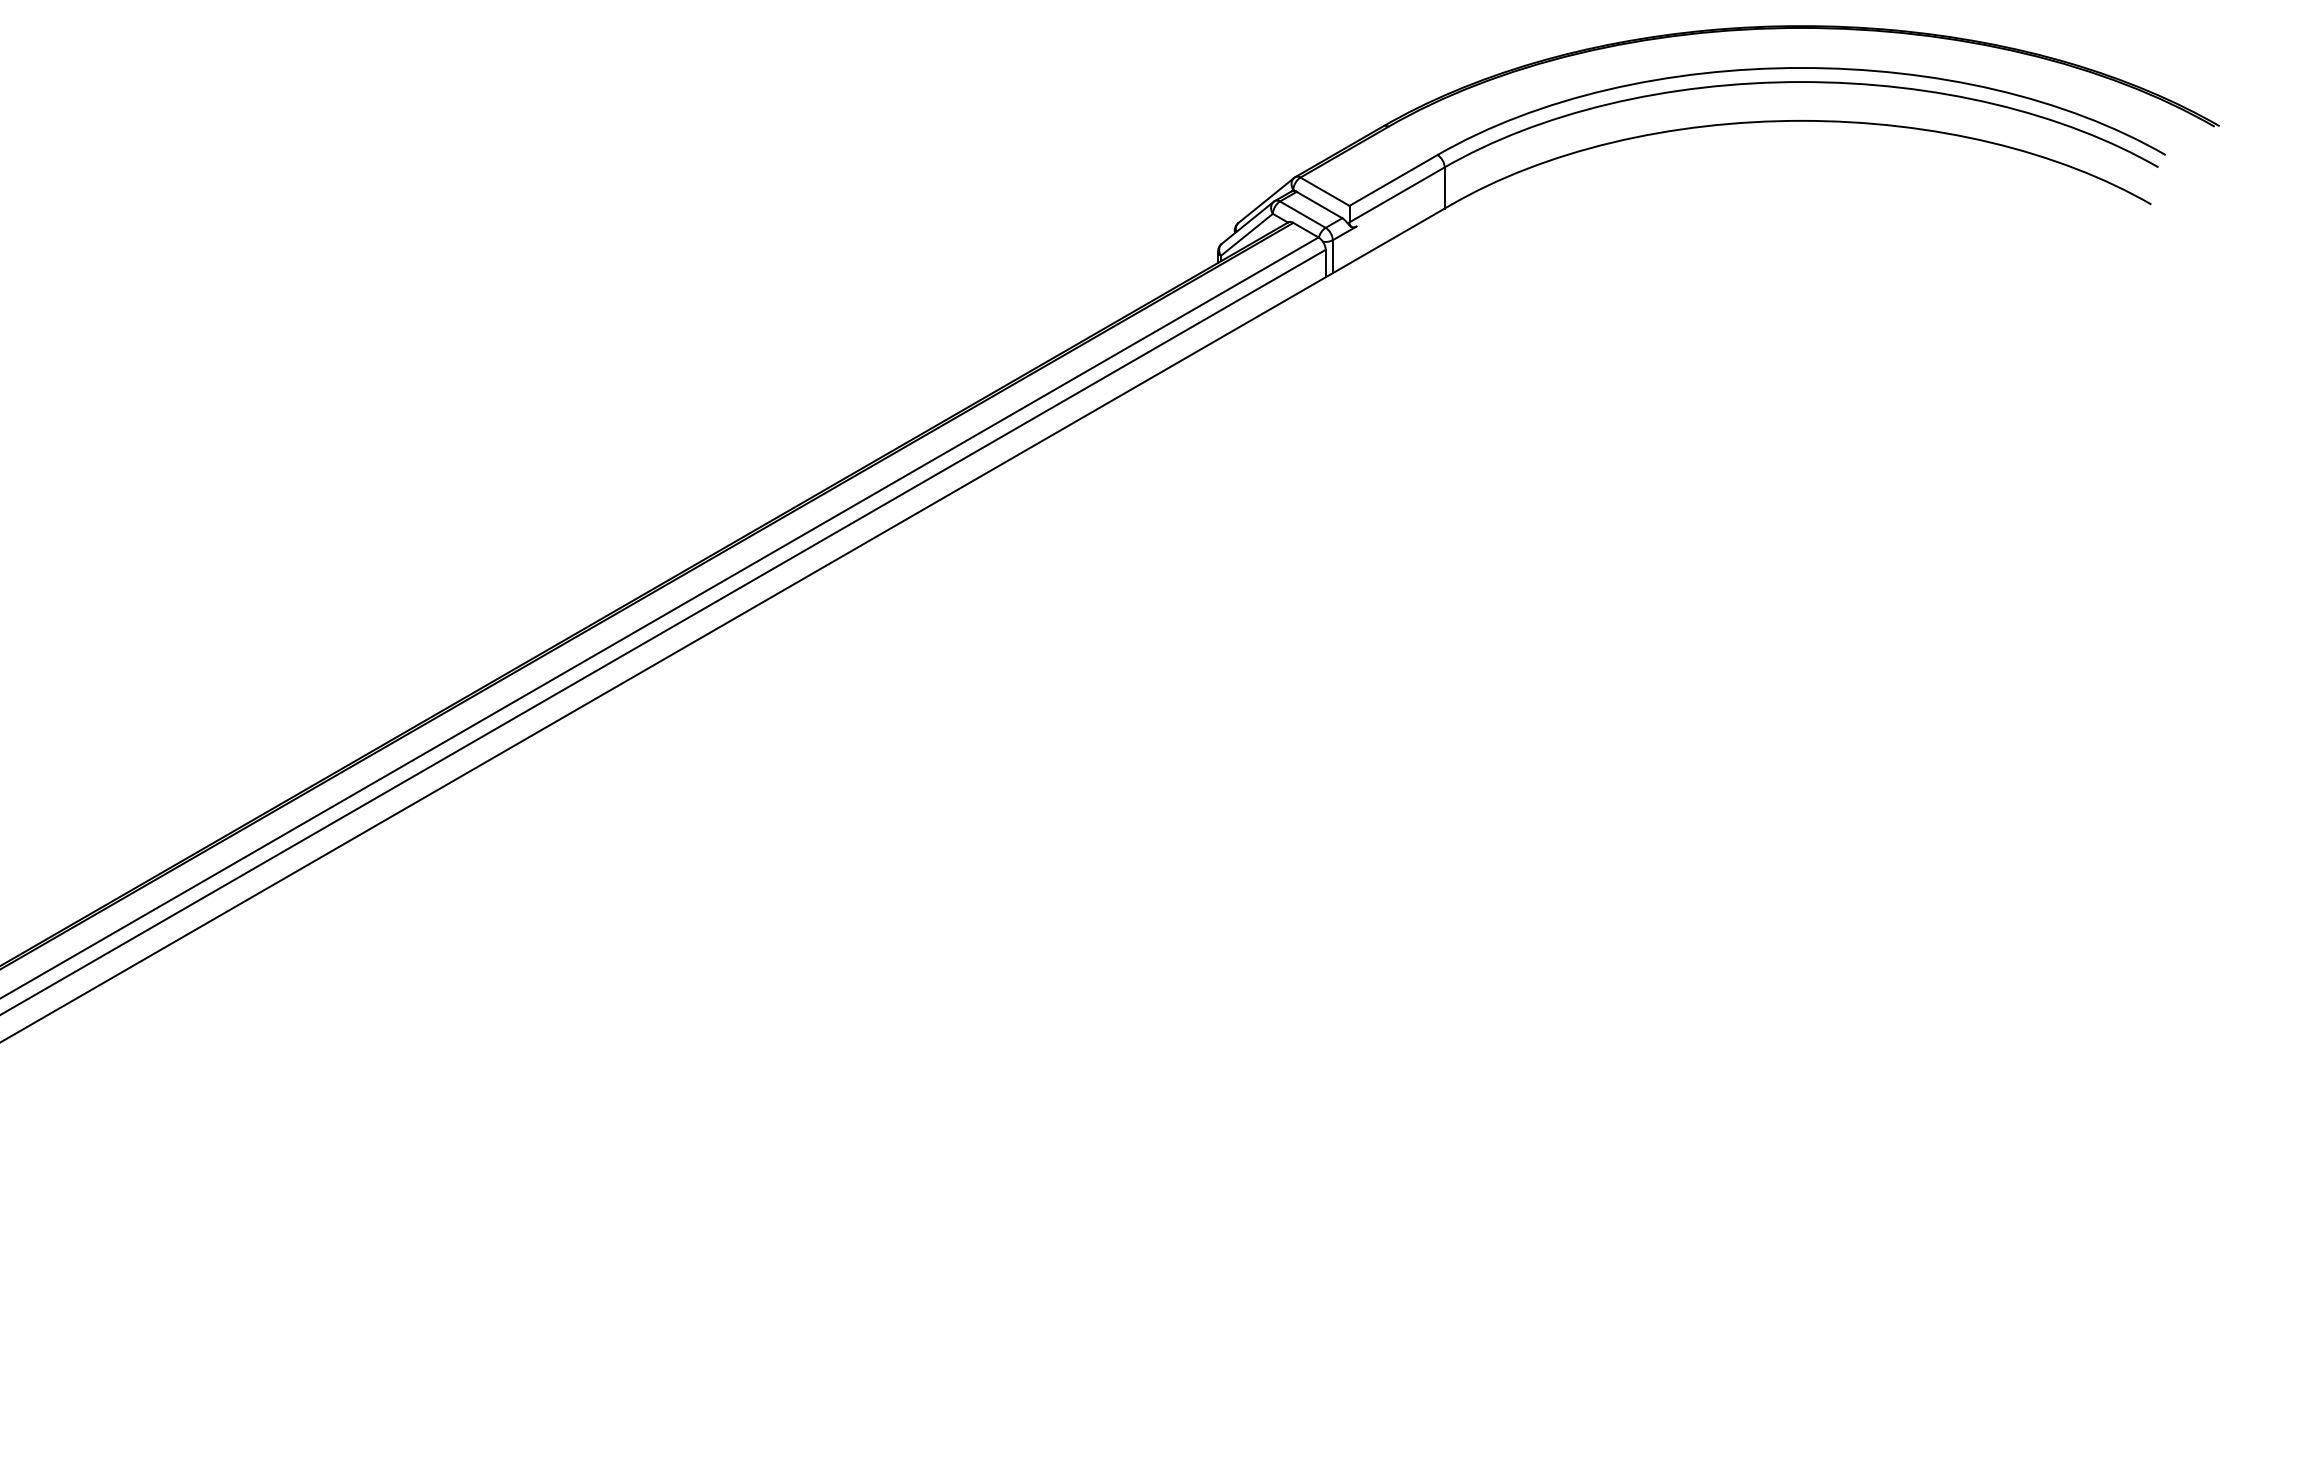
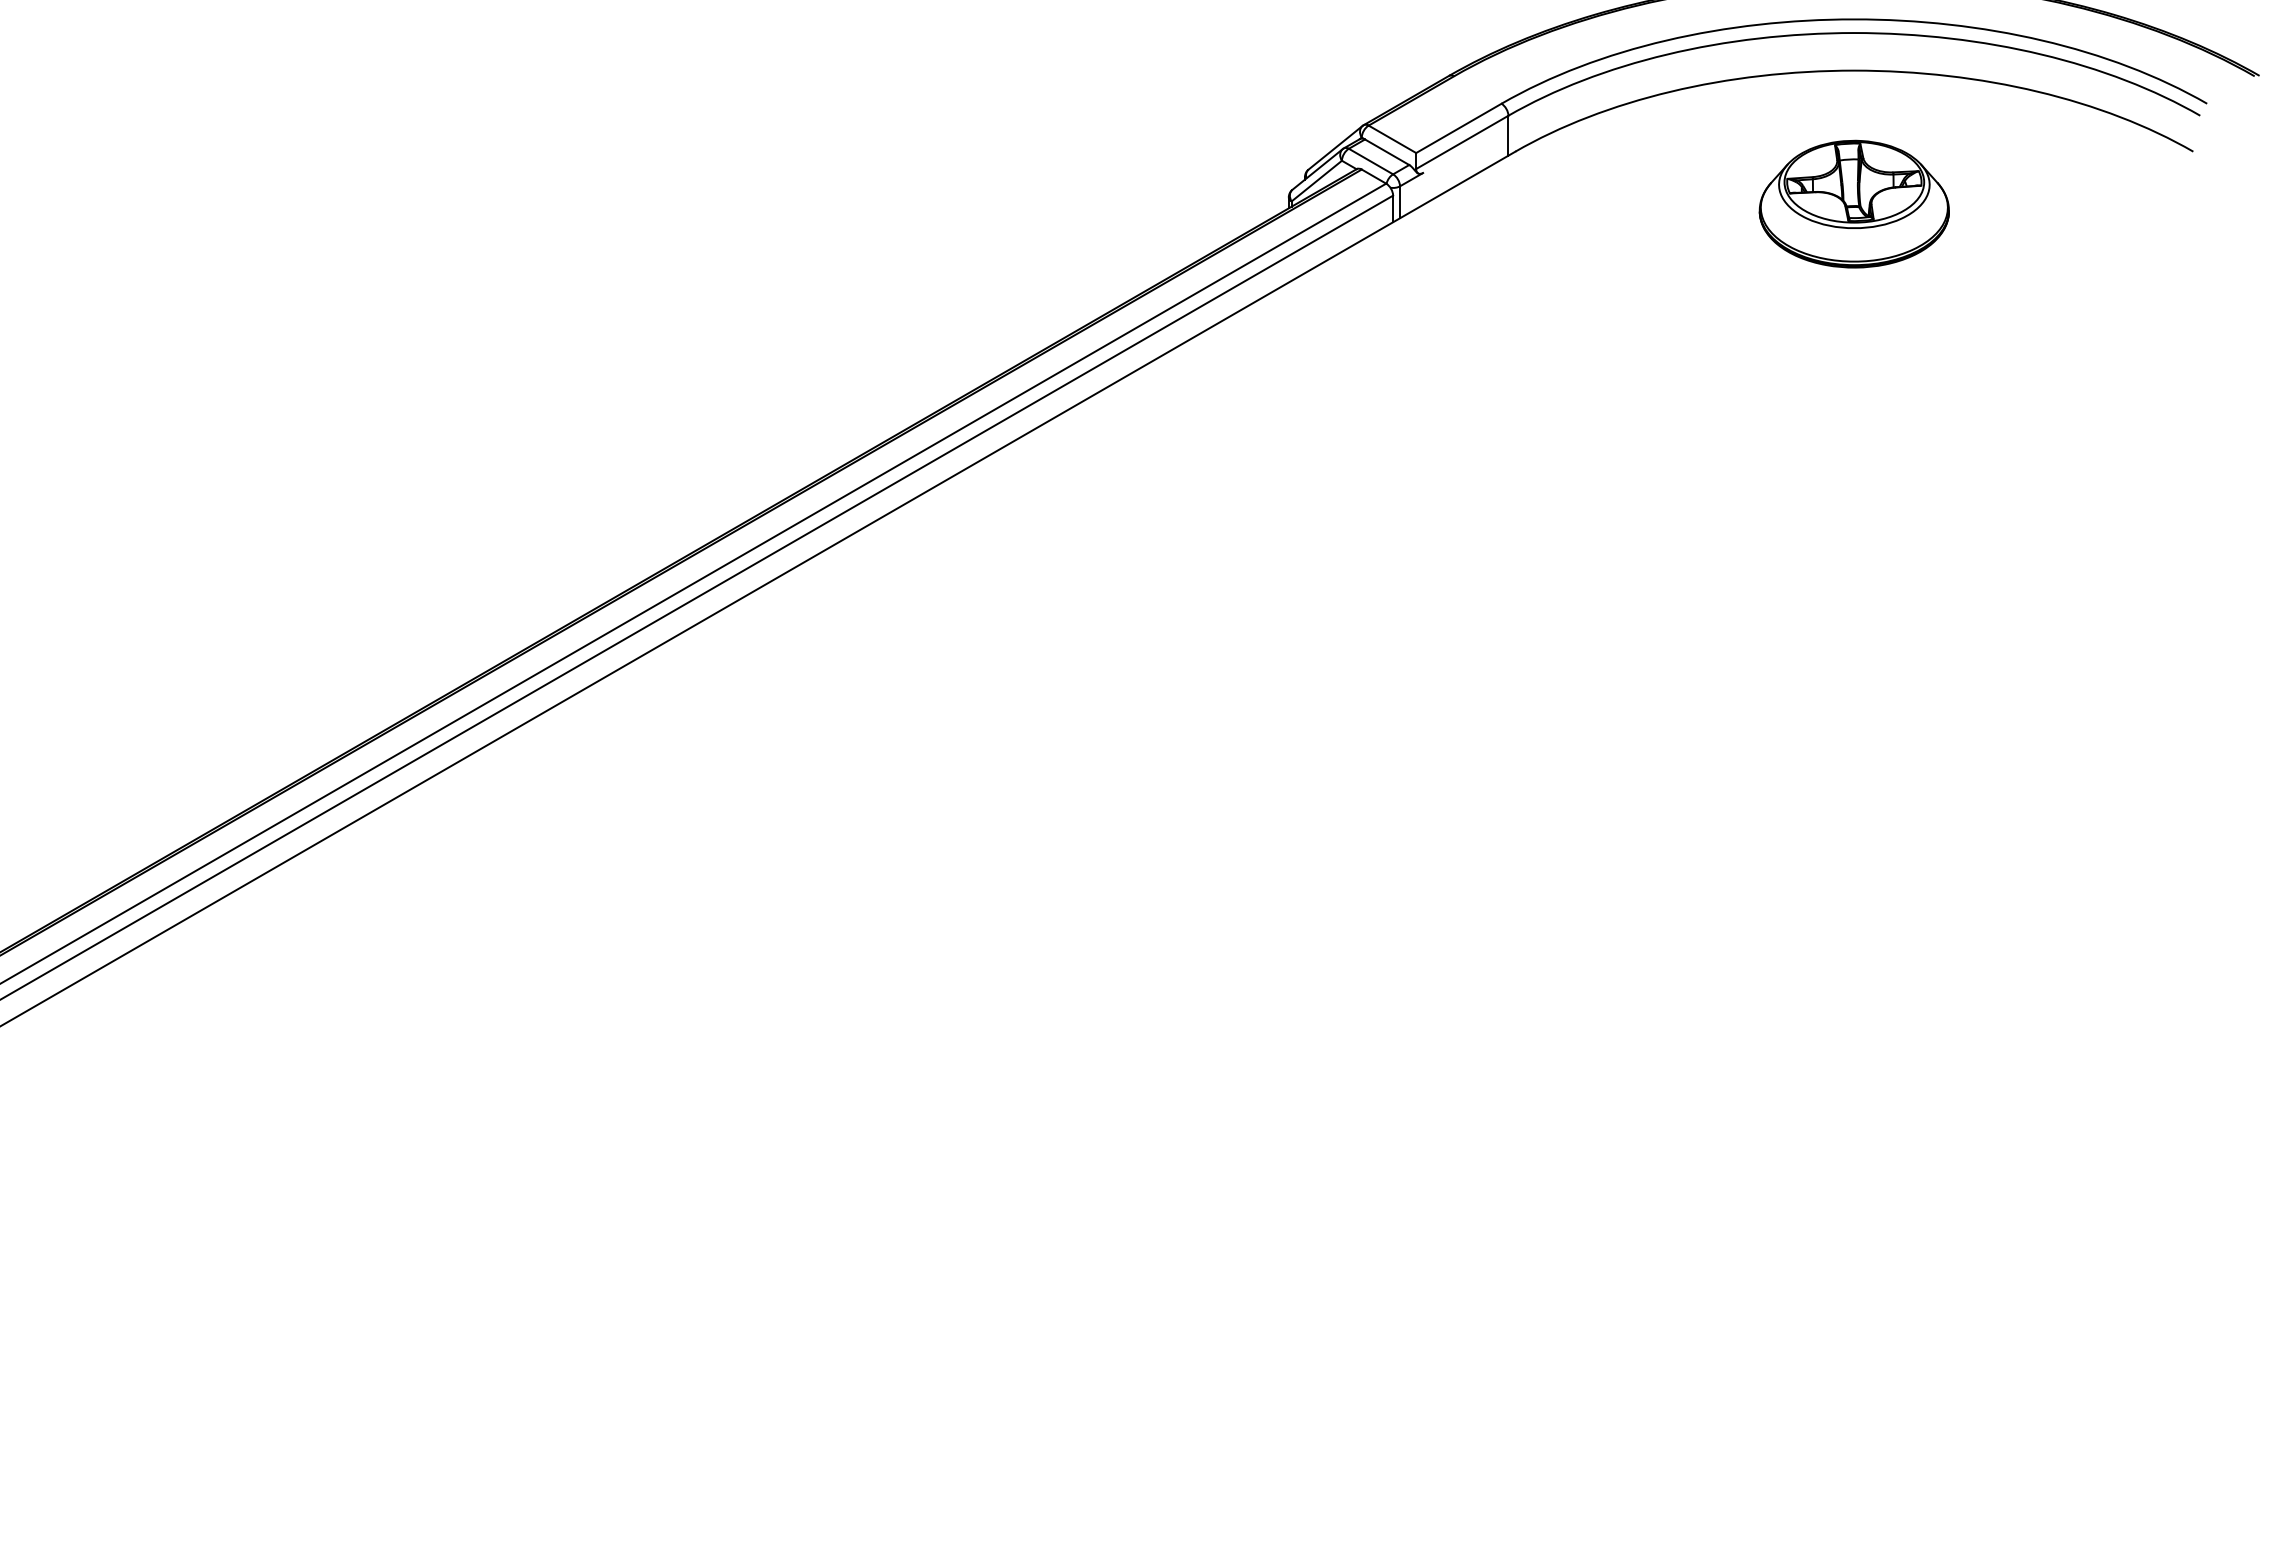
part: (1800, 257) -> (1853, 203), added

